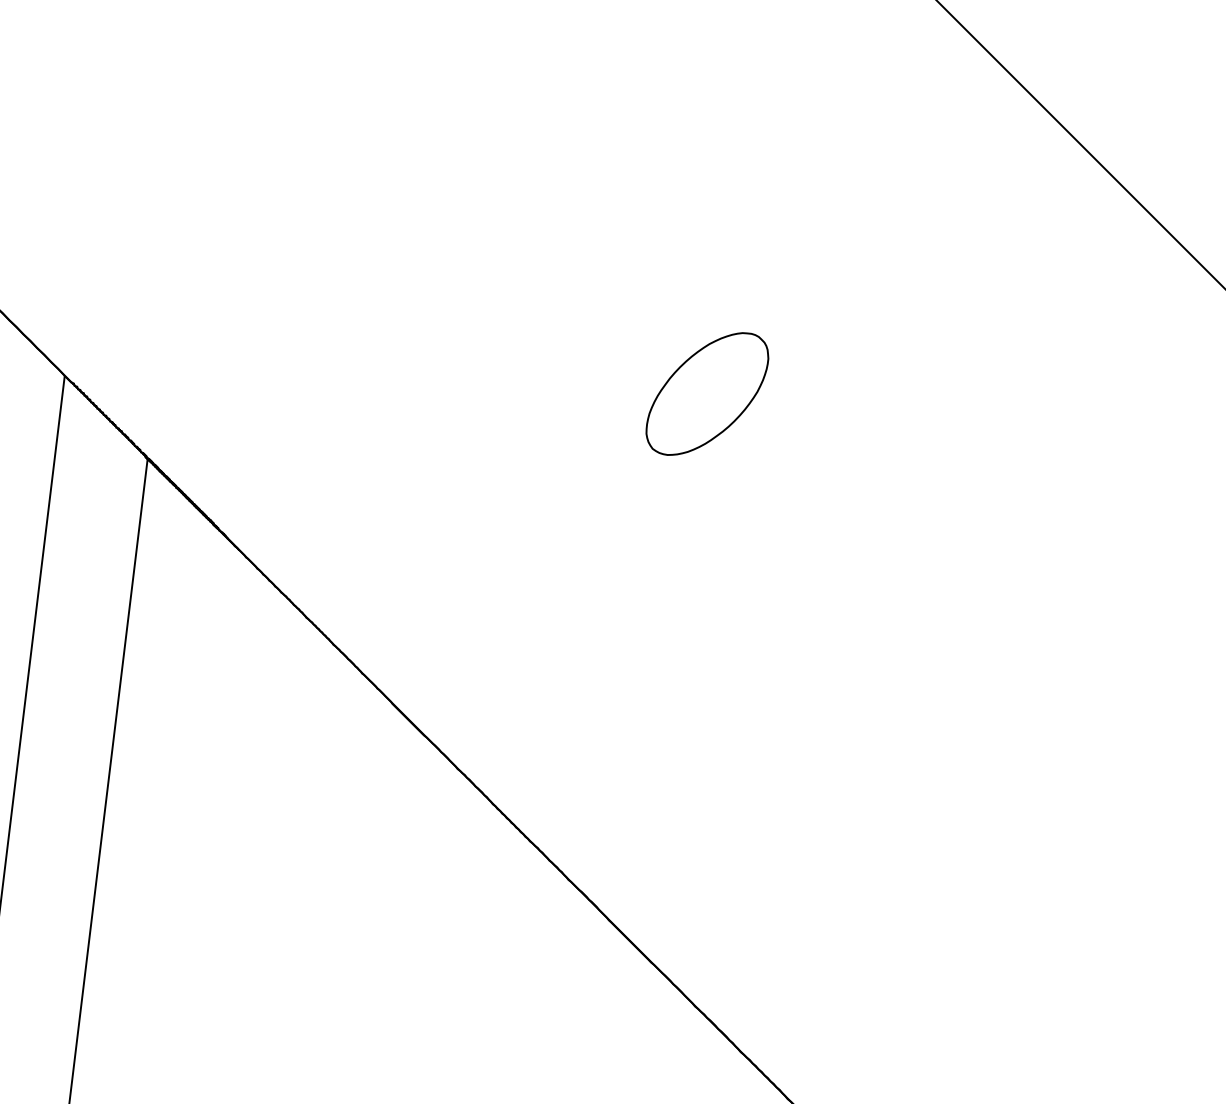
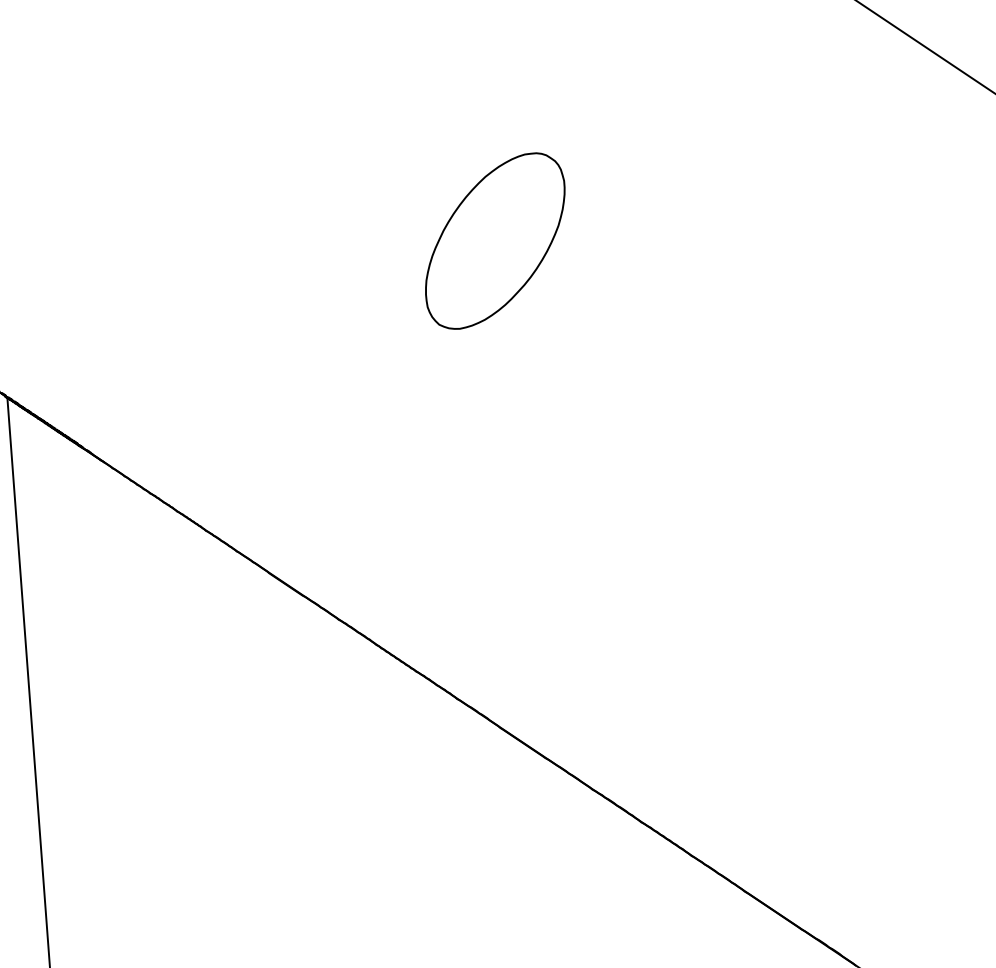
part: (707, 393) -> (495, 240), size x1.43

